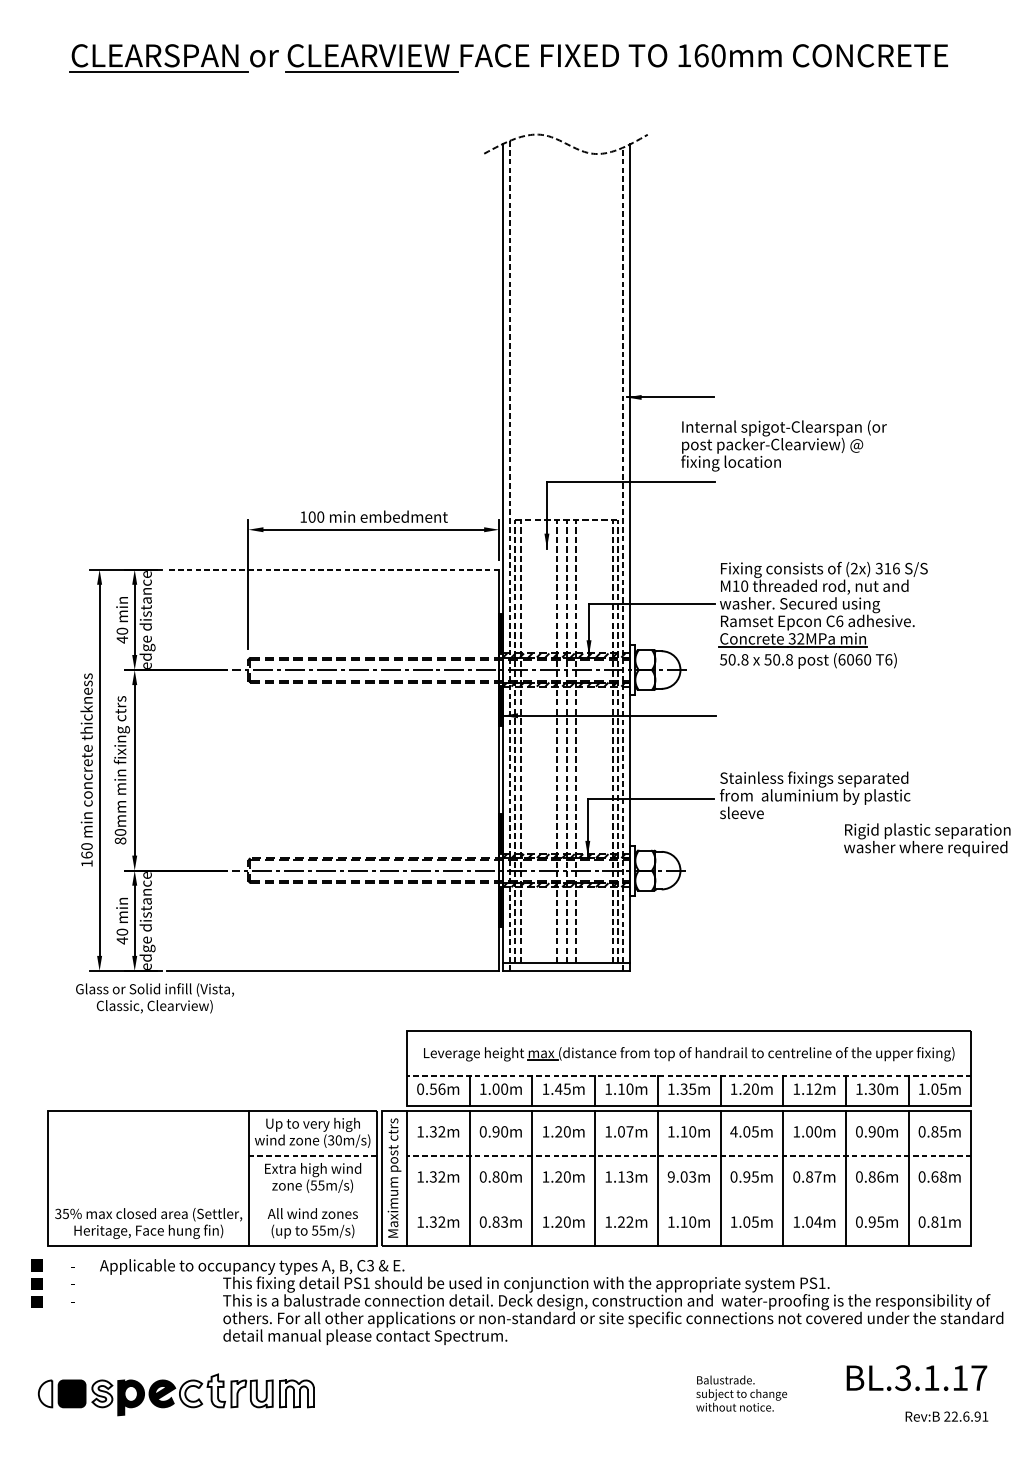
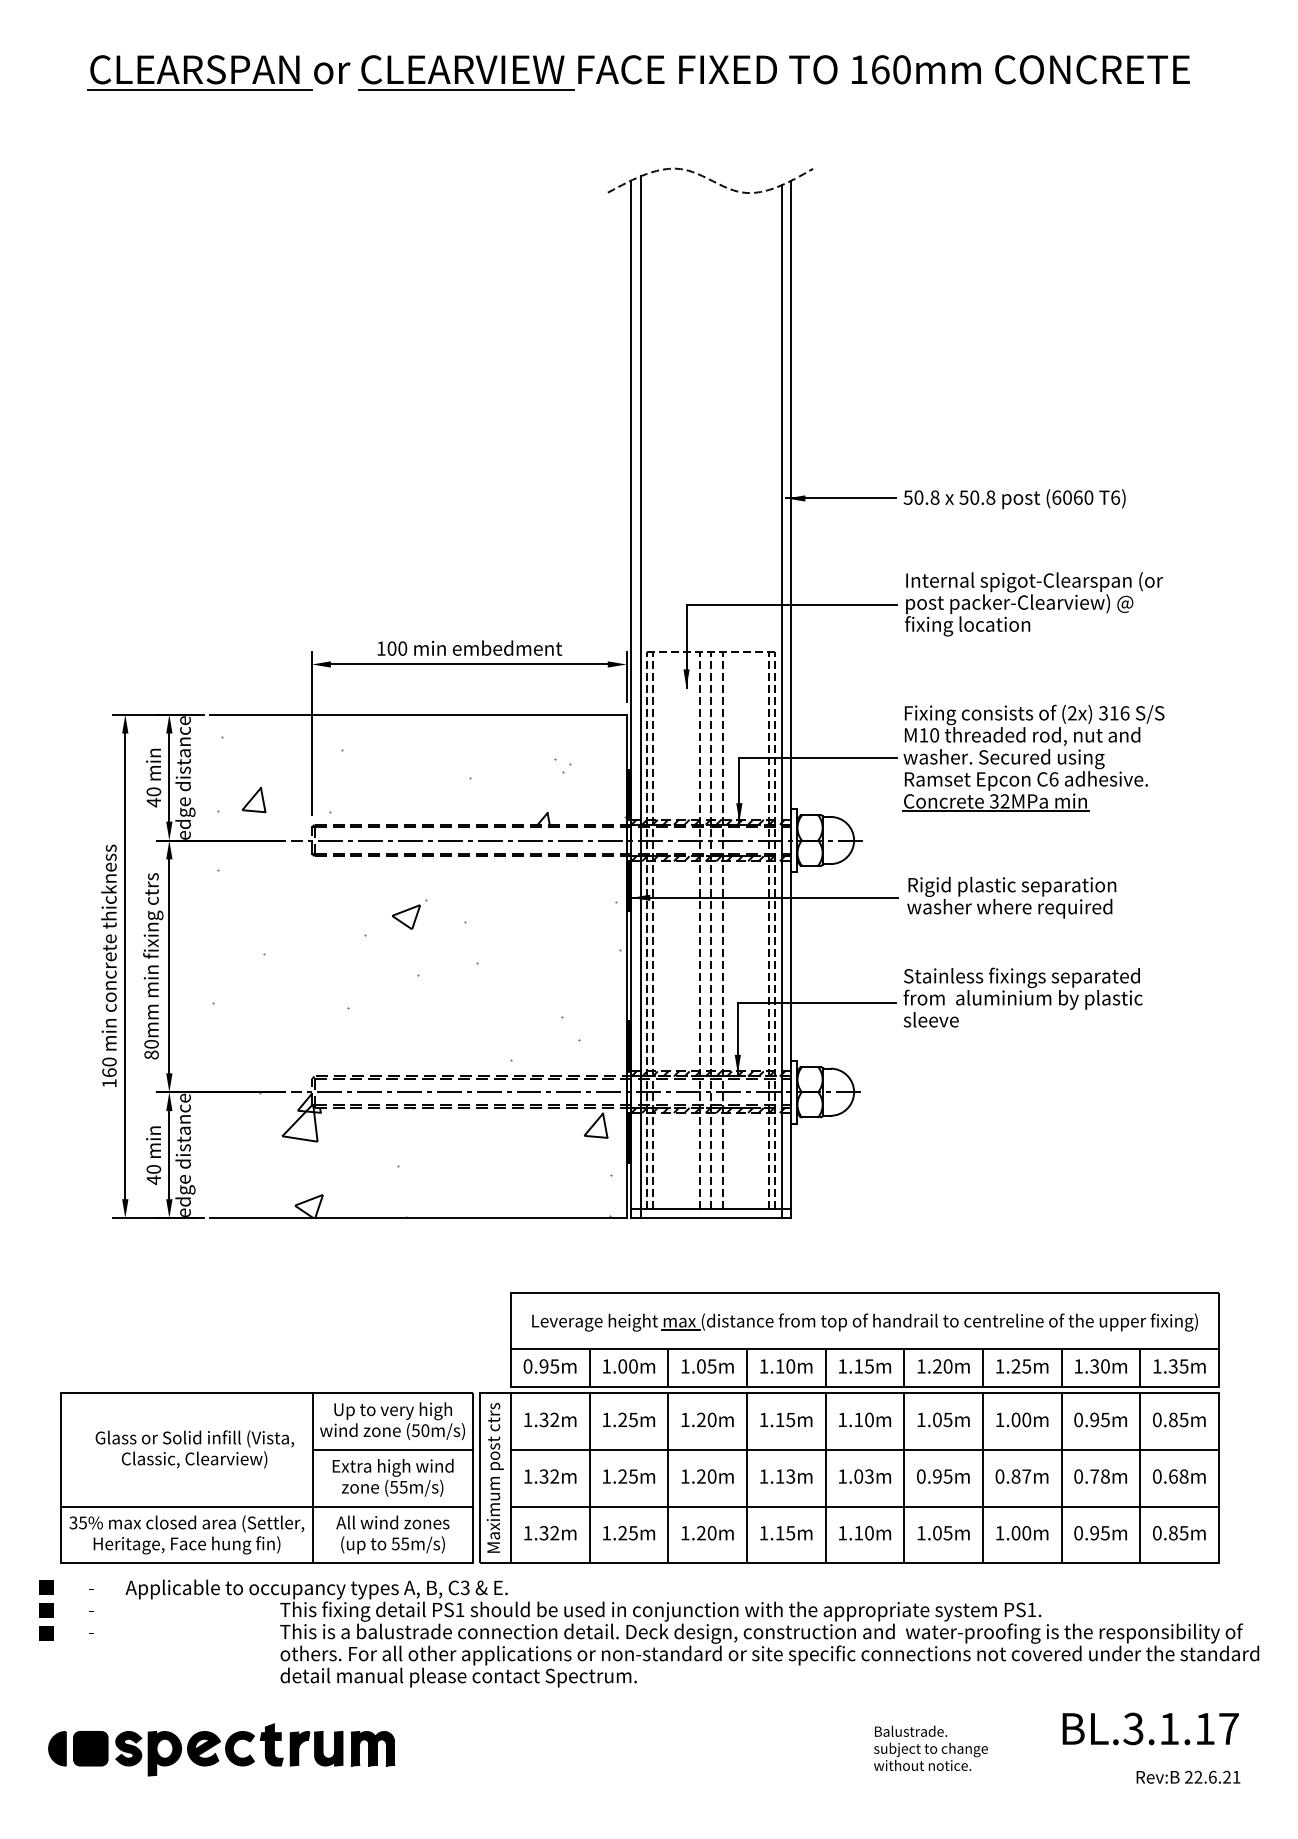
text: (784, 446) -> (1034, 604), moved
line: (510, 556) -> (640, 697), dashed -> solid
line: (622, 559) -> (781, 701), dashed -> solid
line: (332, 569) -> (417, 714), dashed -> solid
text: (808, 661) -> (1014, 499), moved
hatch: (333, 779) -> (418, 977), added
text: (927, 839) -> (1011, 897), moved
text: (154, 998) -> (194, 1449), moved
line: (689, 1075) -> (865, 1349), dashed -> solid
text: (437, 1089) -> (549, 1366), 0.56m -> 0.95m
text: (558, 1089) -> (701, 1366), 1.45m -> 1.05m
text: (683, 1089) -> (858, 1366), 1.35m -> 1.15m
text: (813, 1089) -> (1021, 1366), 1.12m -> 1.25m
text: (934, 1089) -> (1172, 1366), 1.05m -> 1.35m
text: (493, 1131) -> (619, 1419), 0.90m -> 1.25m
text: (625, 1131) -> (785, 1419), 1.07m -> 1.15m
text: (734, 1131) -> (921, 1419), 4.05m -> 1.05m
text: (880, 1131) -> (1104, 1419), 0.90m -> 0.95m
text: (330, 1140) -> (415, 1430), (30m/s) -> (50m/s)
line: (312, 1156) -> (392, 1450), dashed -> solid
line: (689, 1156) -> (865, 1450), dashed -> solid
text: (493, 1176) -> (619, 1476), 0.80m -> 1.25m
text: (671, 1176) -> (842, 1476), 9.03m -> 1.03m
text: (876, 1176) -> (1099, 1476), 0.86m -> 0.78m
line: (212, 1200) -> (267, 1506), added
line: (689, 1200) -> (865, 1506), added
text: (493, 1222) -> (619, 1533), 0.83m -> 1.25m
text: (625, 1222) -> (785, 1533), 1.22m -> 1.15m
text: (817, 1222) -> (1026, 1533), 1.04m -> 1.00m
text: (942, 1222) -> (1183, 1533), 0.81m -> 0.85m
fill: (216, 1390) -> (271, 1744), added
fill: (45, 1393) -> (57, 1748), added
fill: (102, 1393) -> (128, 1748), added
fill: (190, 1393) -> (239, 1748), added
fill: (238, 1393) -> (299, 1748), added
fill: (261, 1393) -> (328, 1748), added
fill: (296, 1393) -> (372, 1748), added
text: (977, 1416) -> (1226, 1777), 22.6.91 -> 22.6.21

